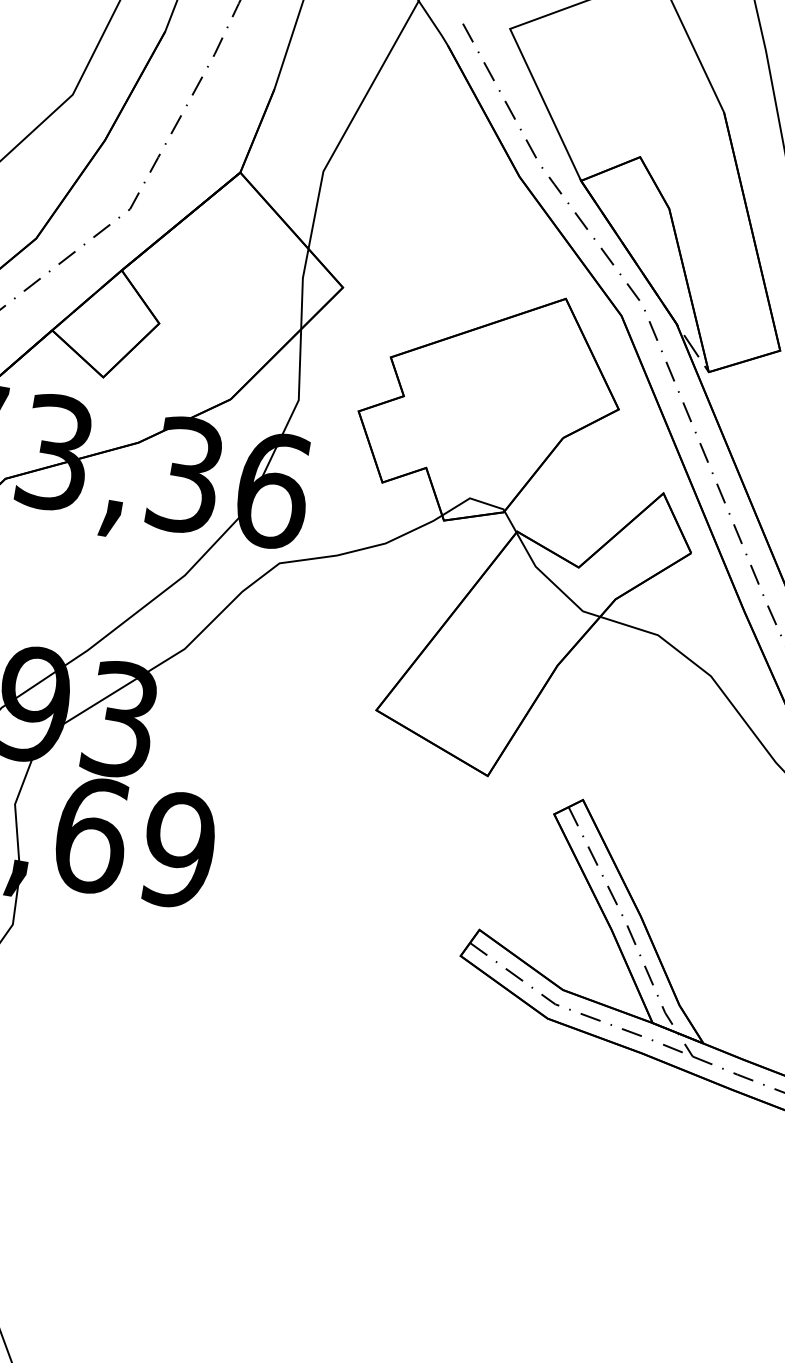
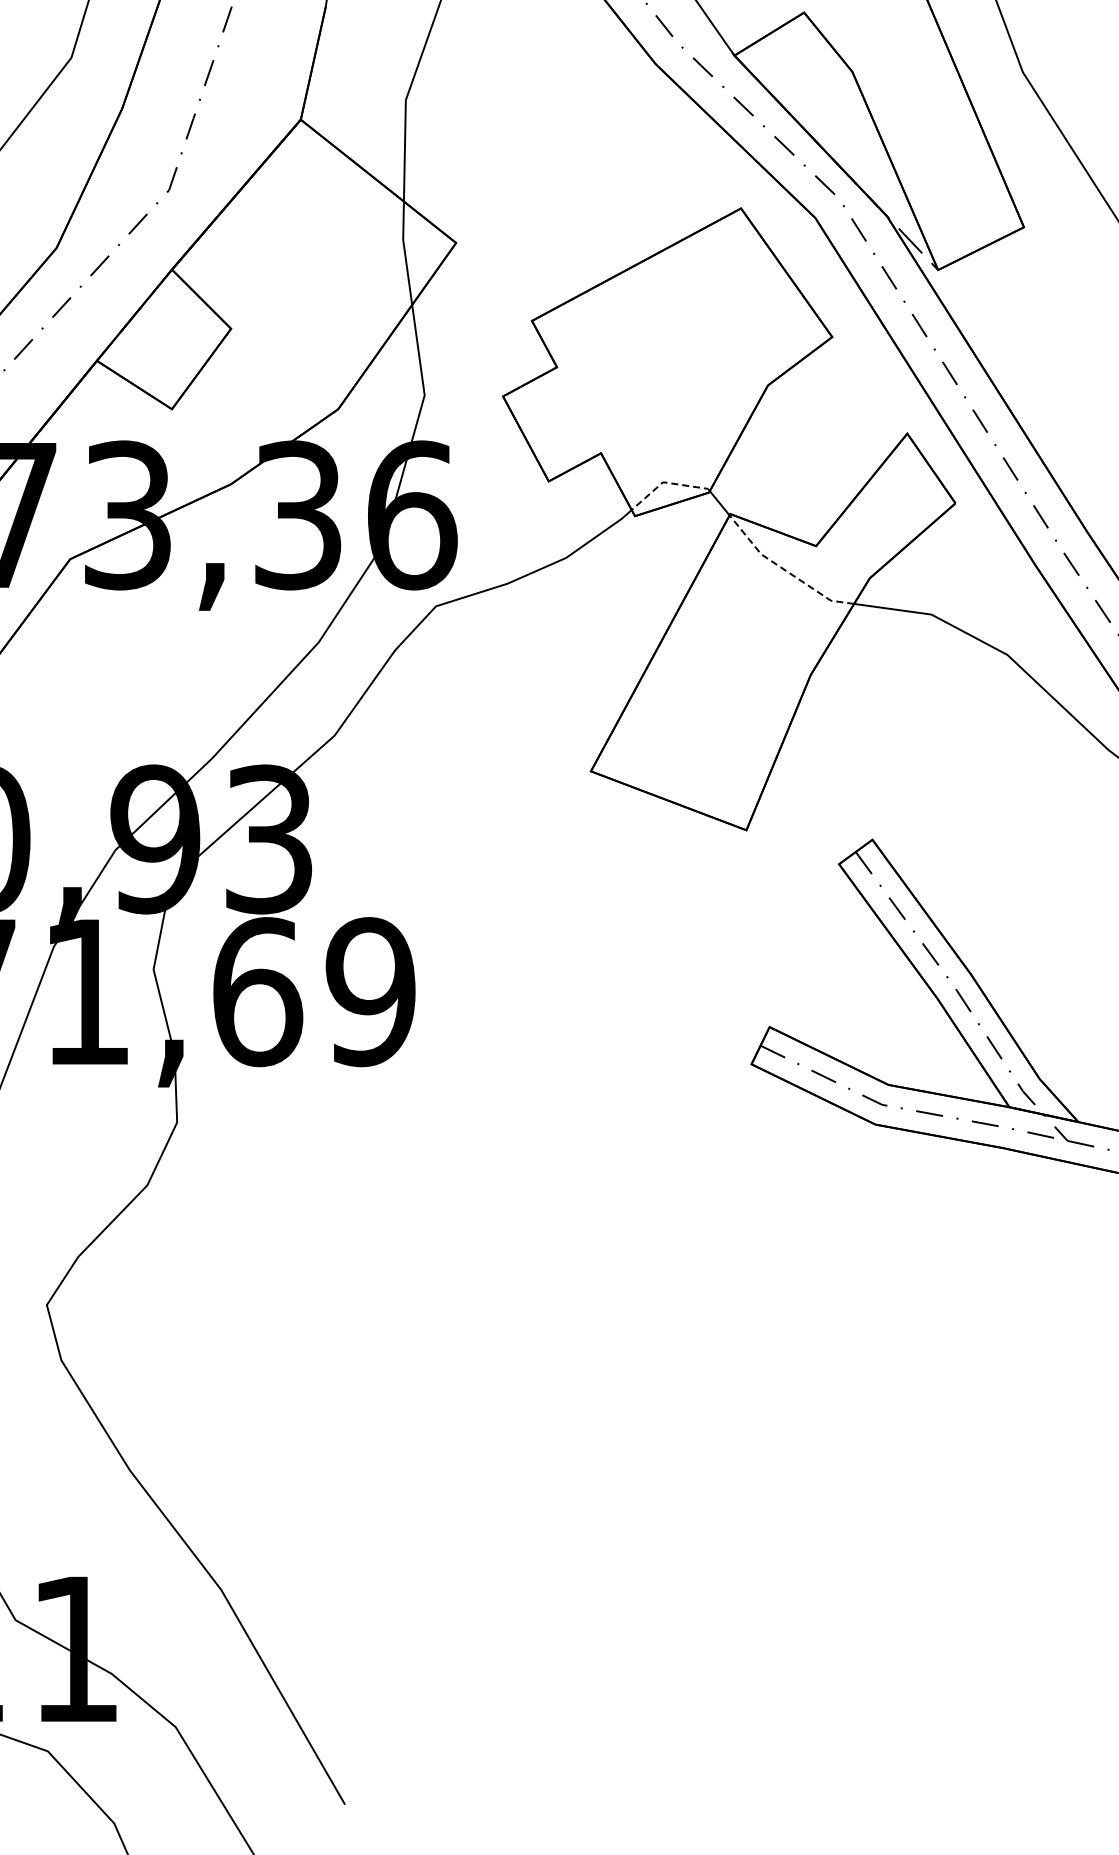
line: (472, 498) -> (666, 482), solid -> dashed
line: (551, 581) -> (784, 569), solid -> dashed

